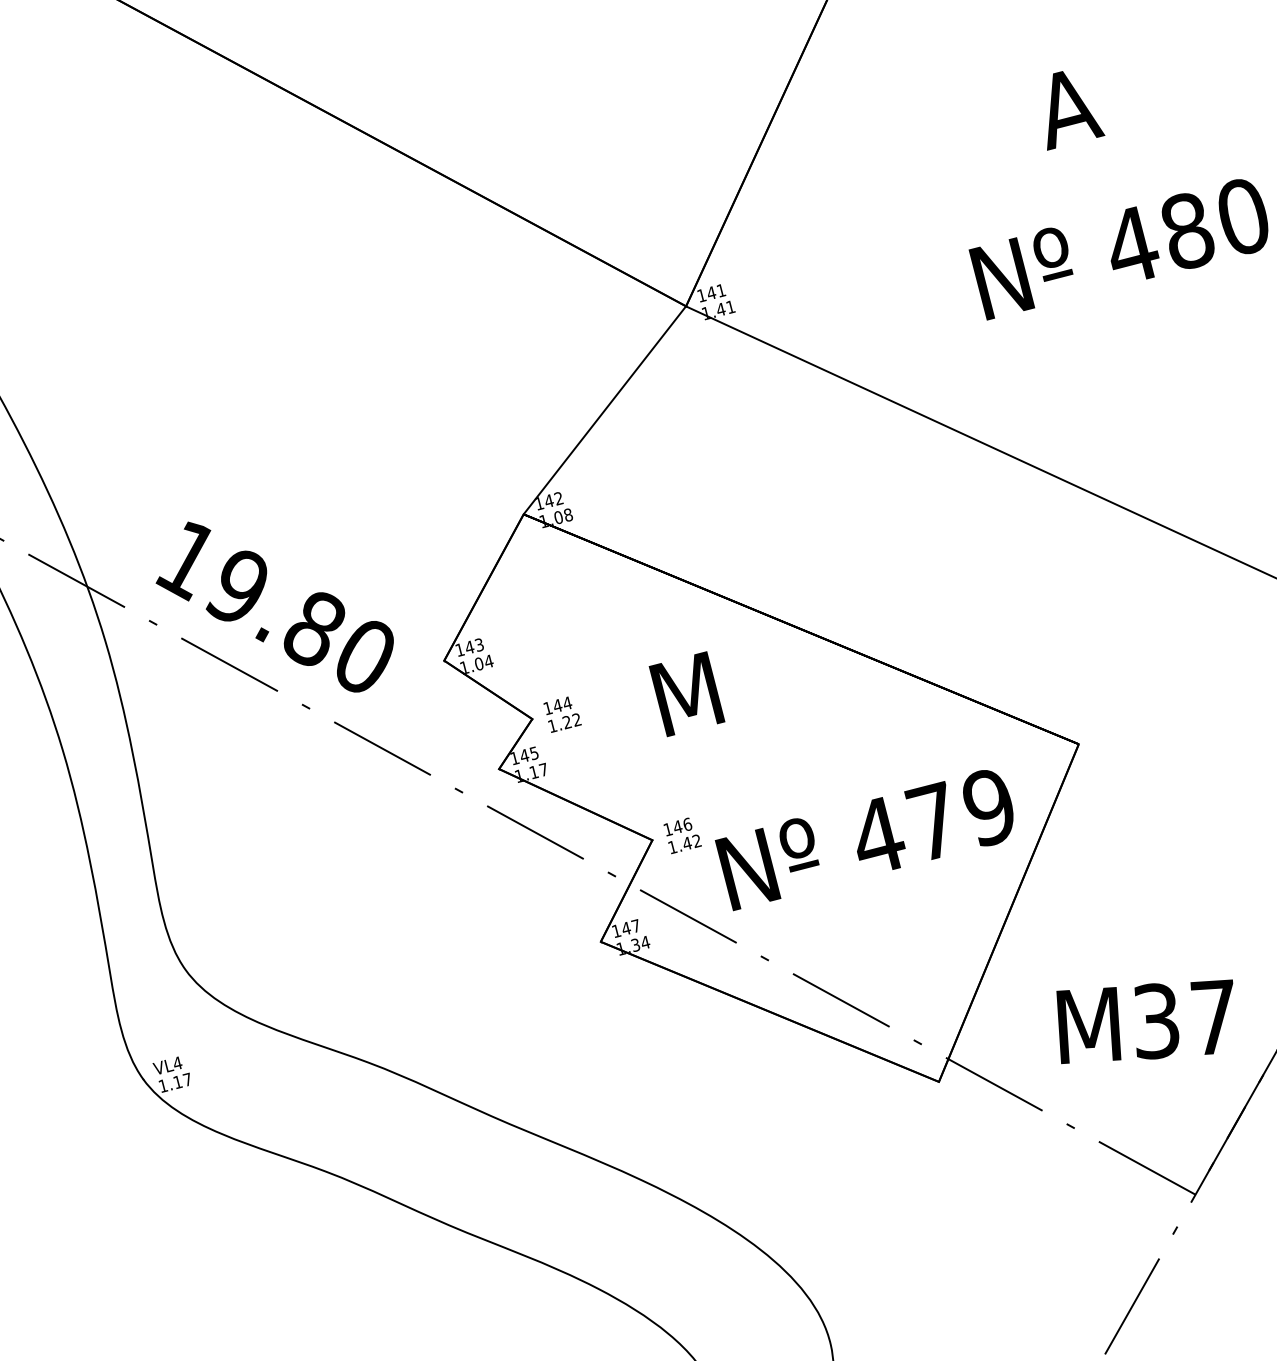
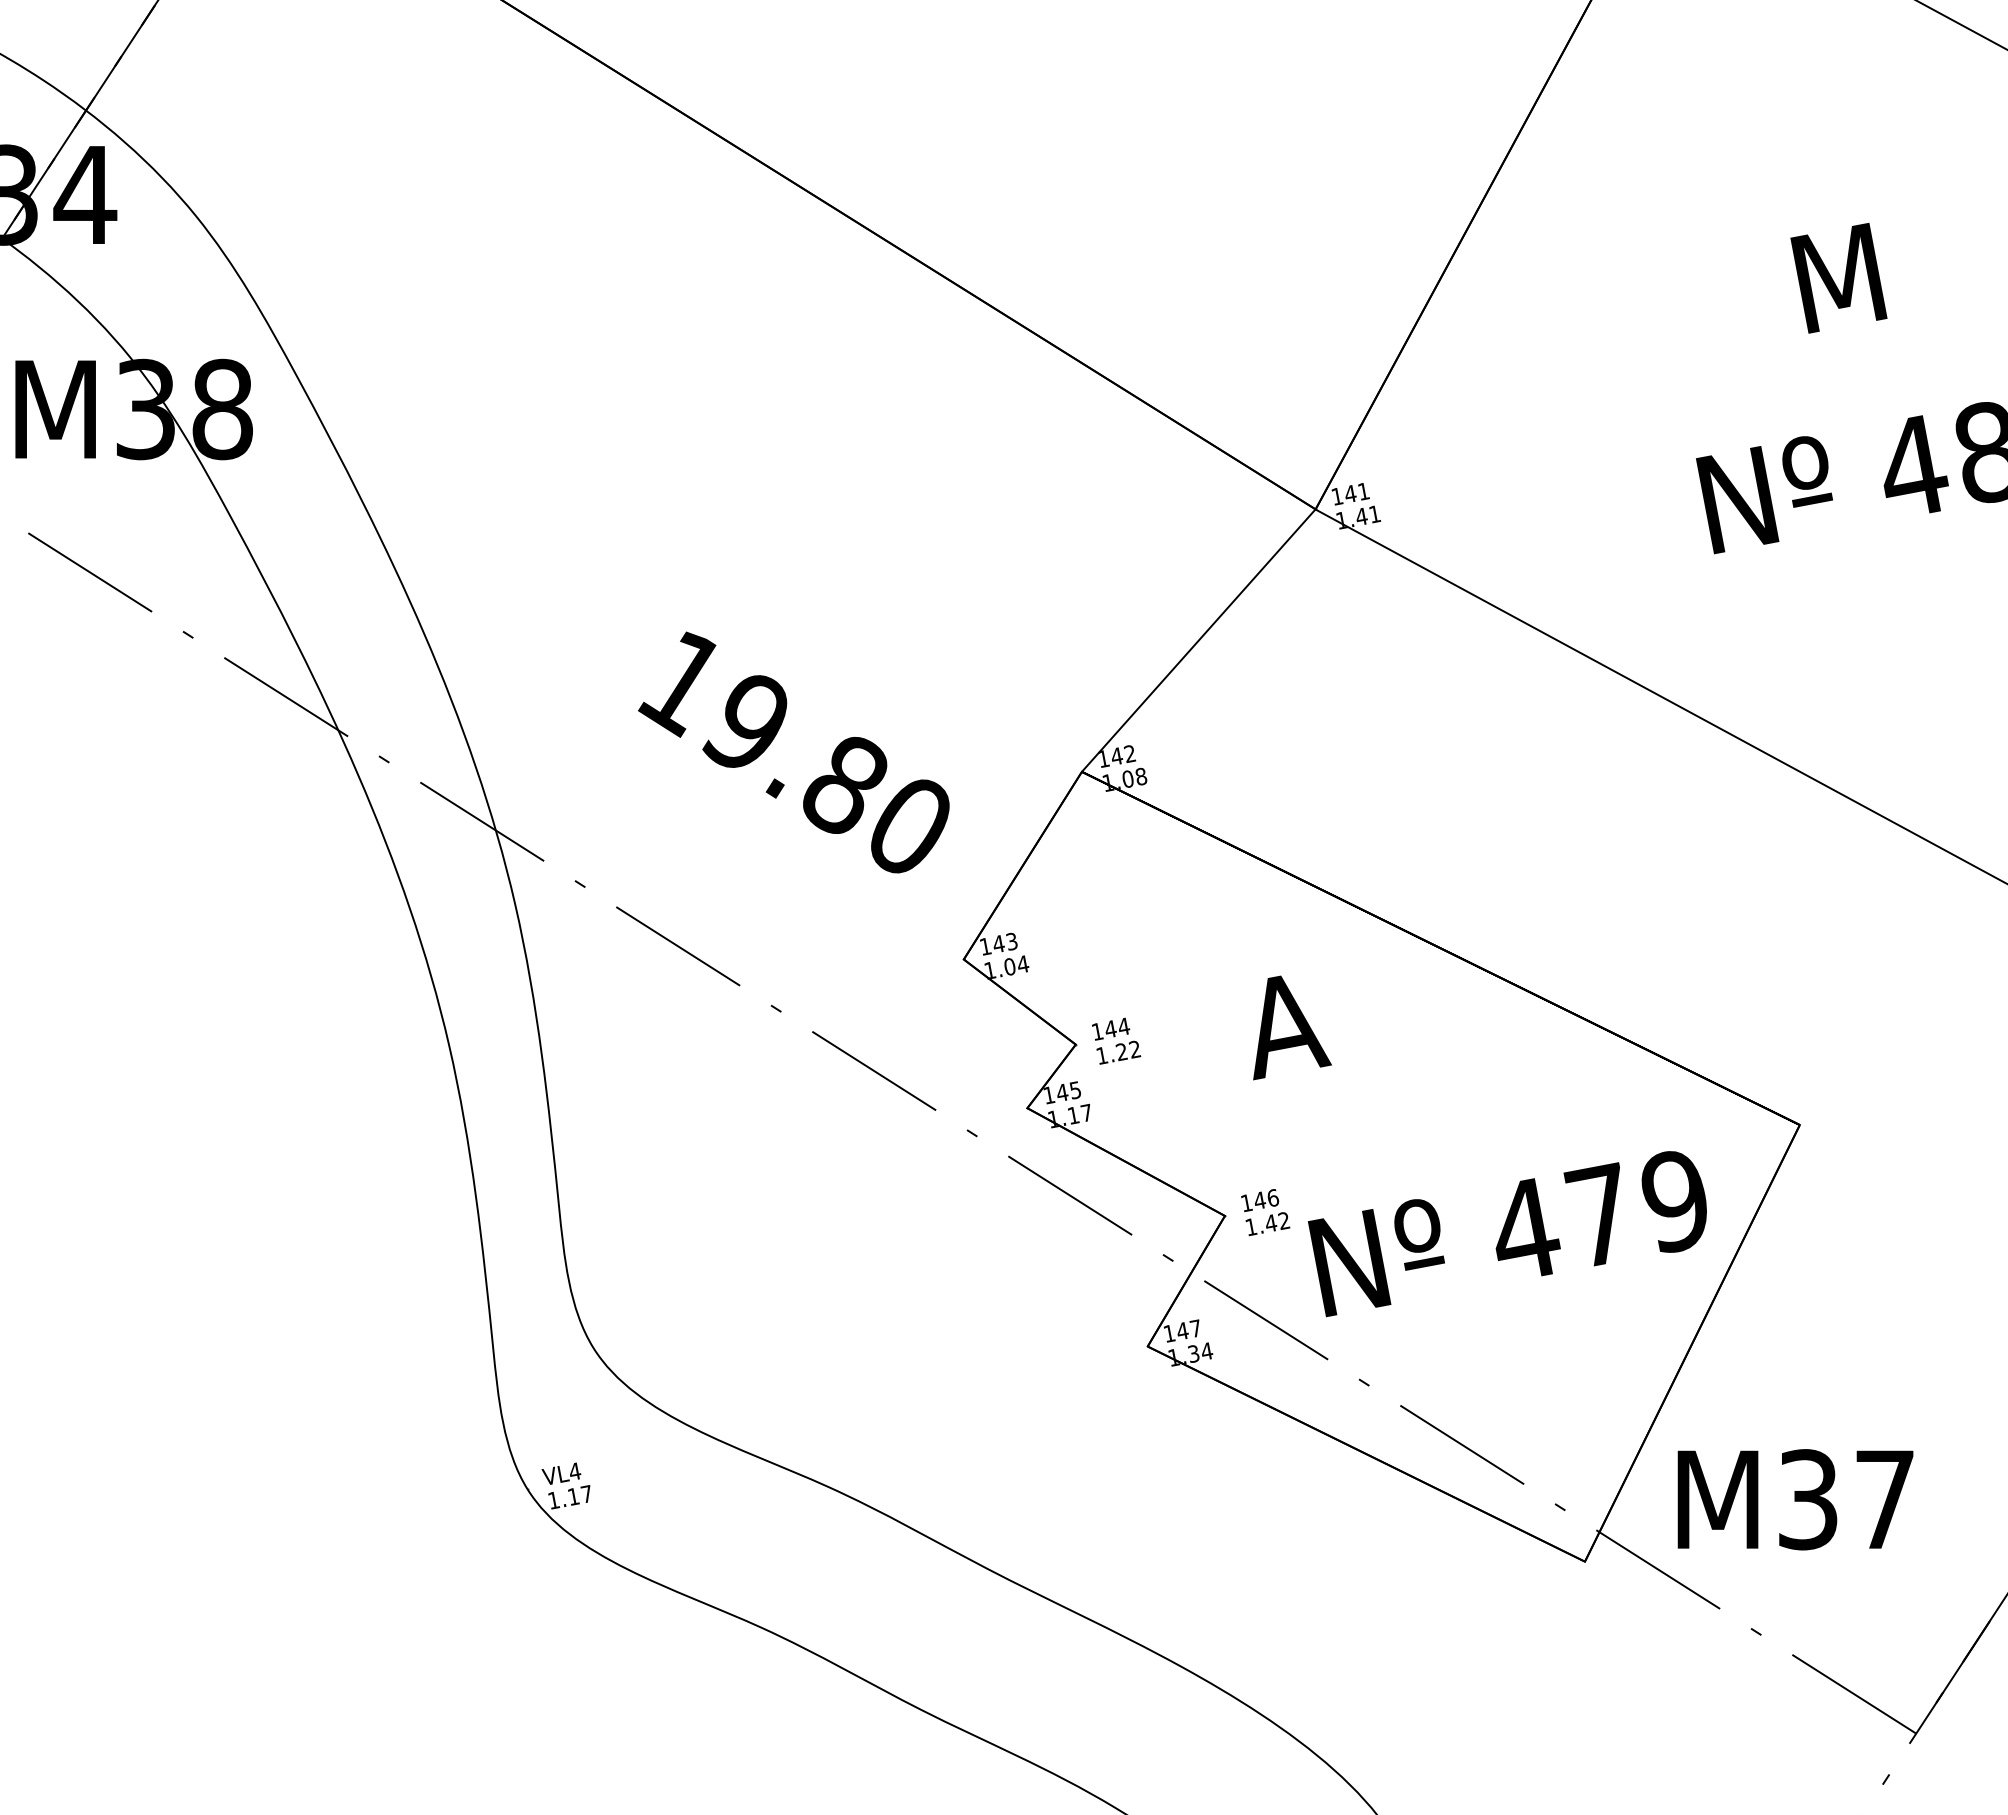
text: (1066, 107) -> (1838, 277), A -> M
text: (274, 606) -> (793, 752), moved
text: (686, 693) -> (1283, 1024), M -> A
text: (1146, 1021) -> (1795, 1499), moved

